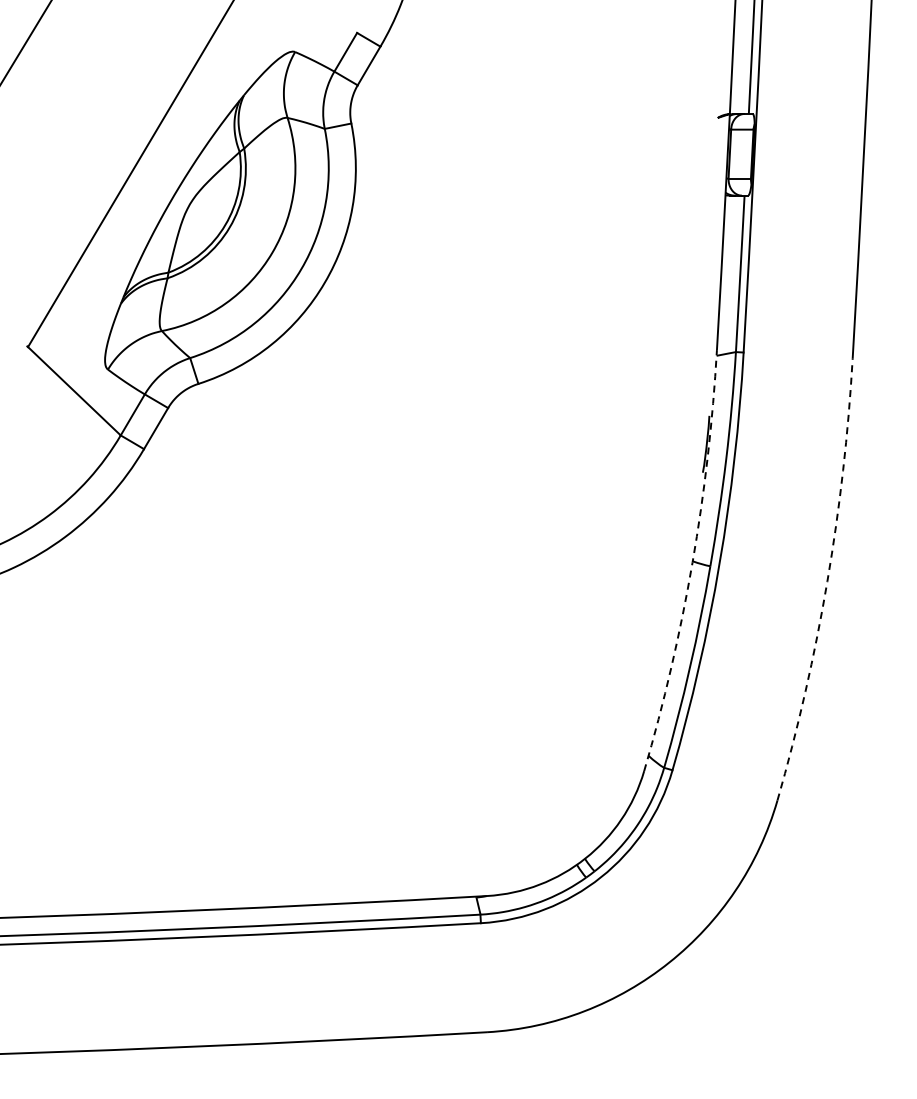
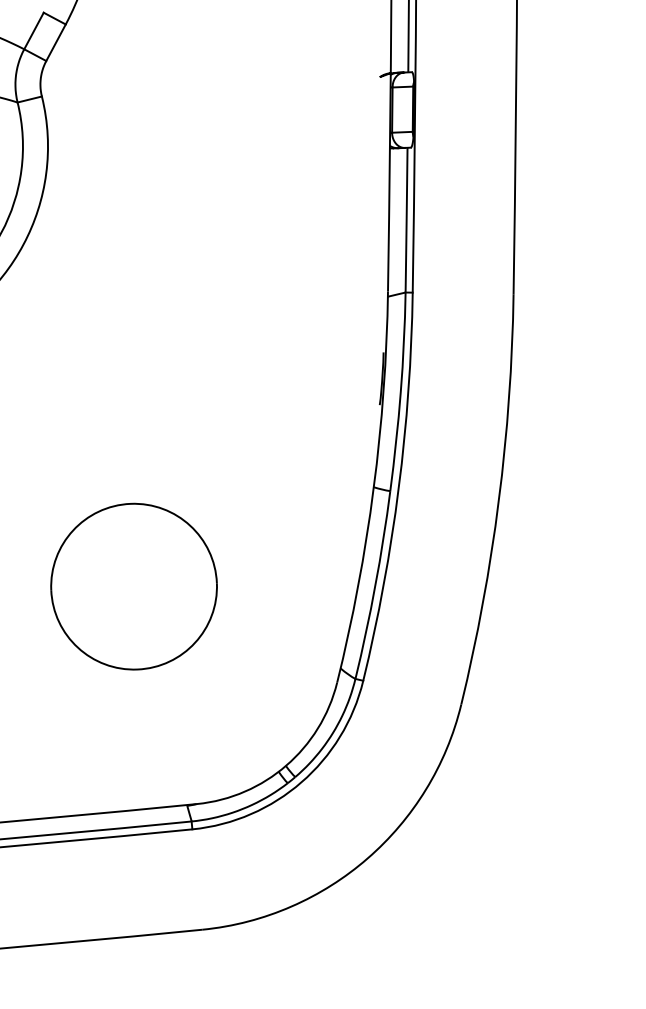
arc: (692, 562) -> (373, 488), dashed -> solid
arc: (827, 581) -> (498, 500), dashed -> solid
part: (428, 657) -> (133, 586), added

